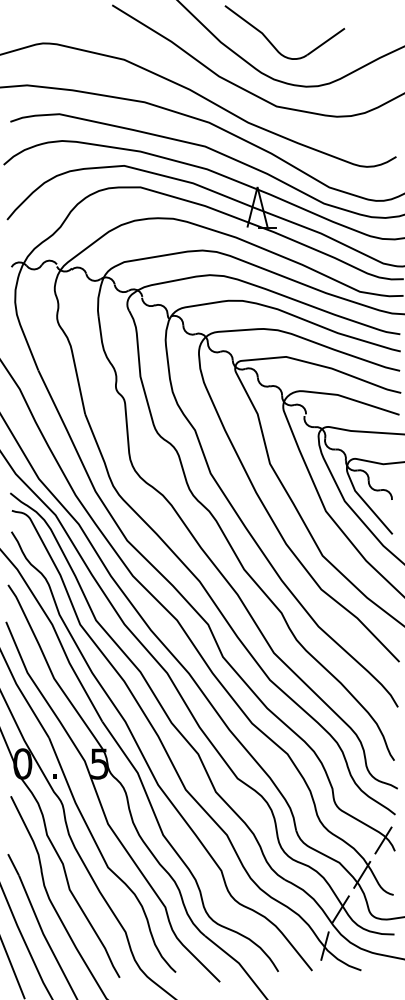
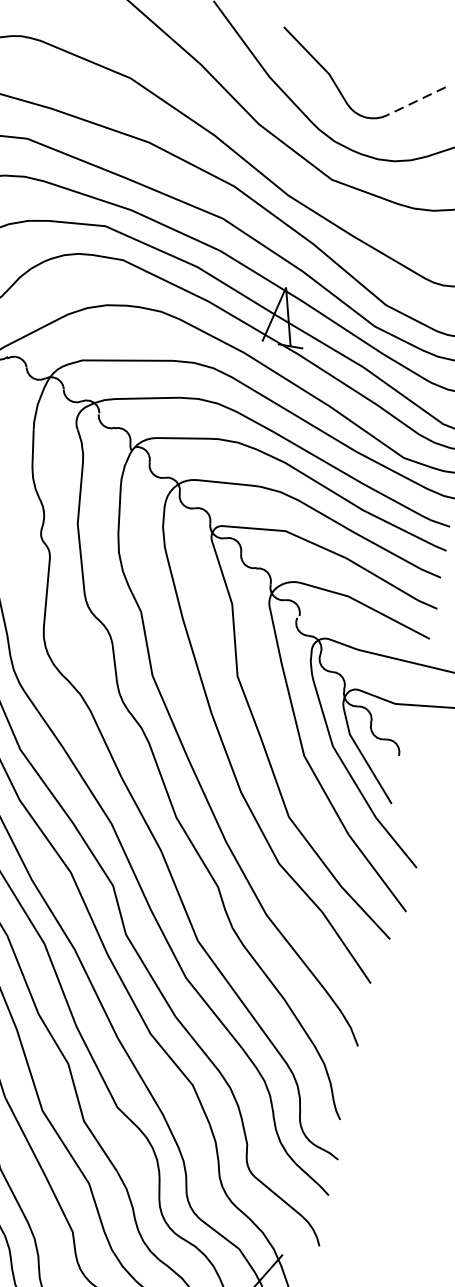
line: (325, 42) -> (415, 102), solid -> dashed
line: (383, 840) -> (306, 1228), removed

